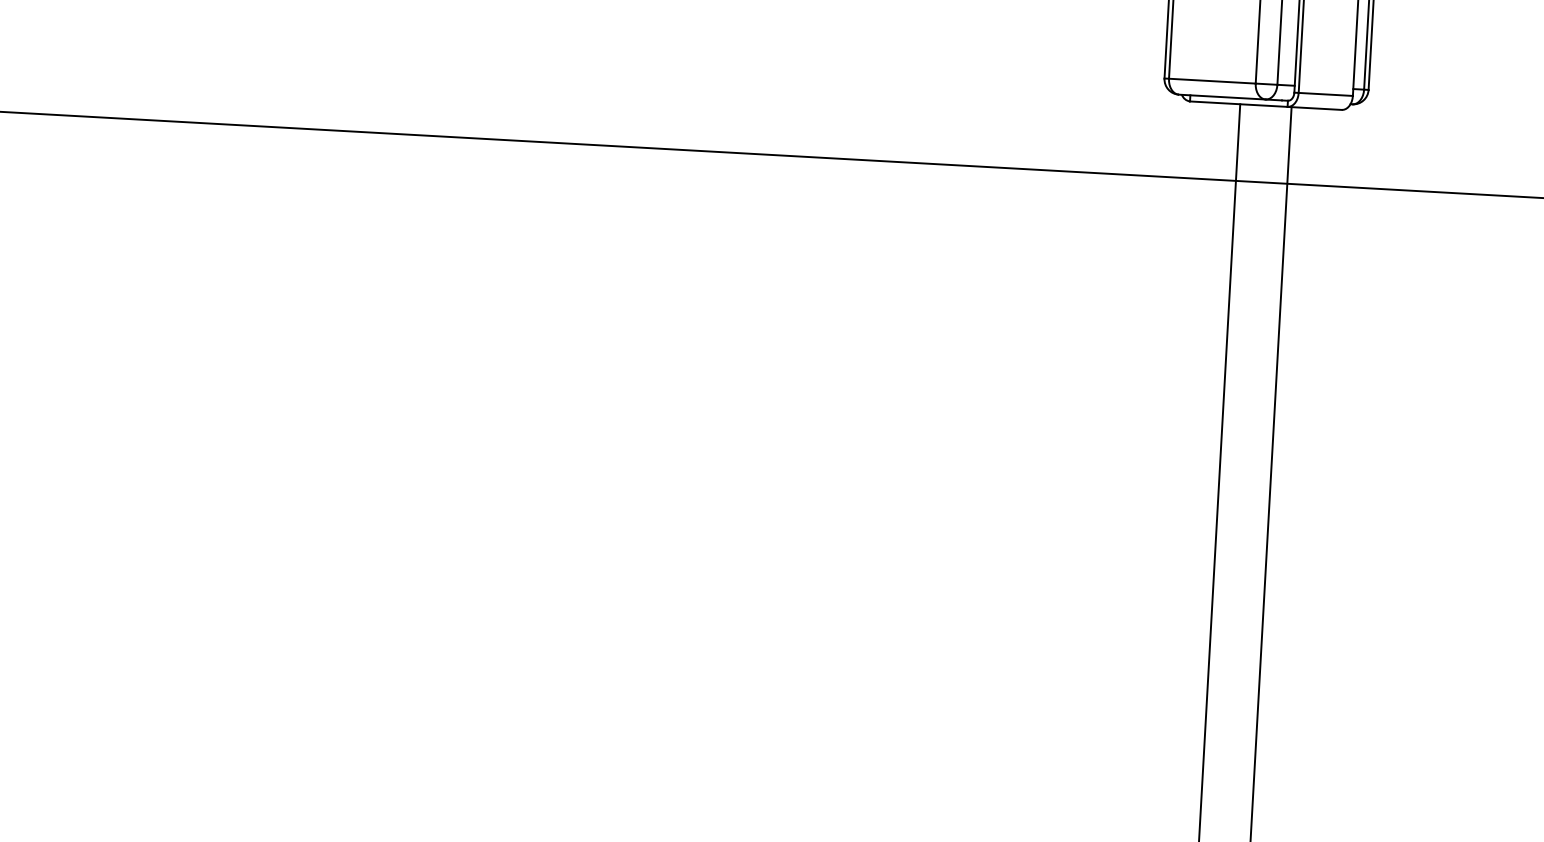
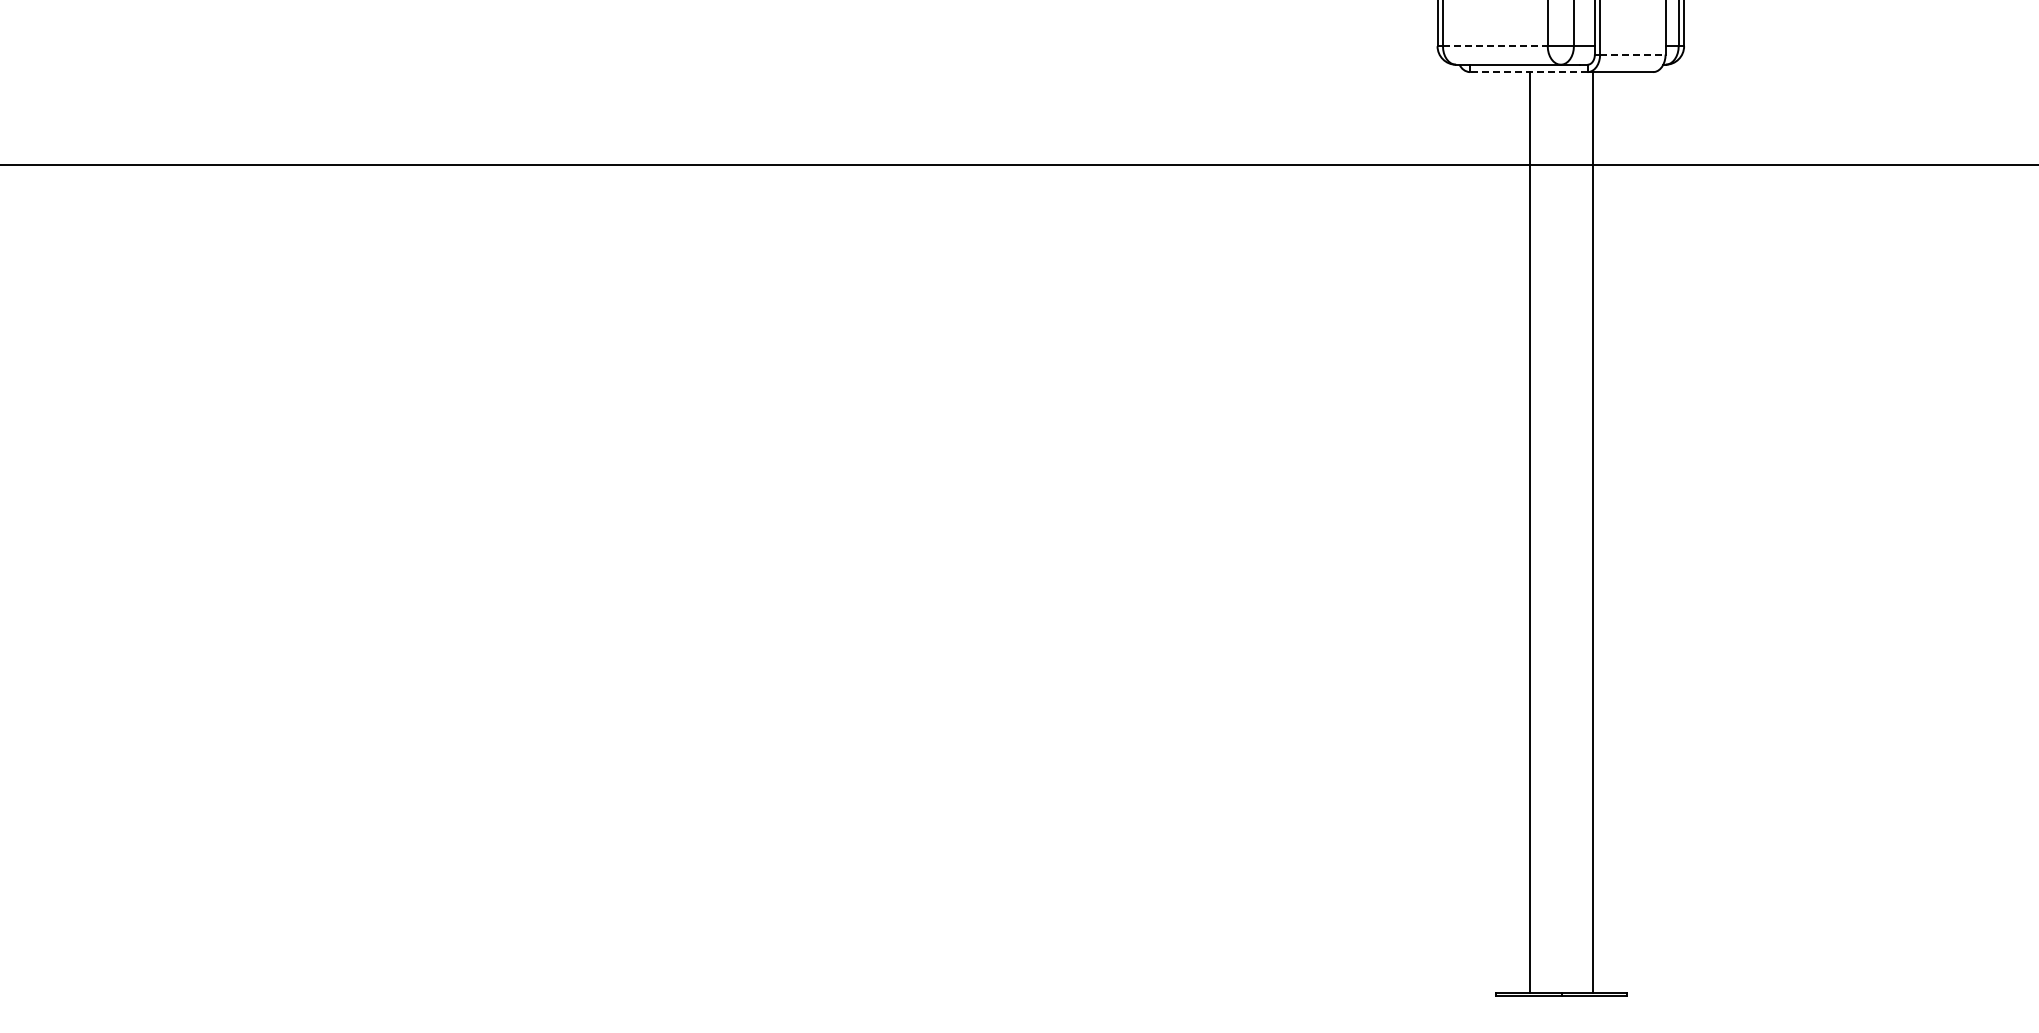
line: (1212, 81) -> (1495, 46), solid -> dashed
line: (1325, 94) -> (1632, 54), solid -> dashed
line: (1238, 104) -> (1528, 72), solid -> dashed

